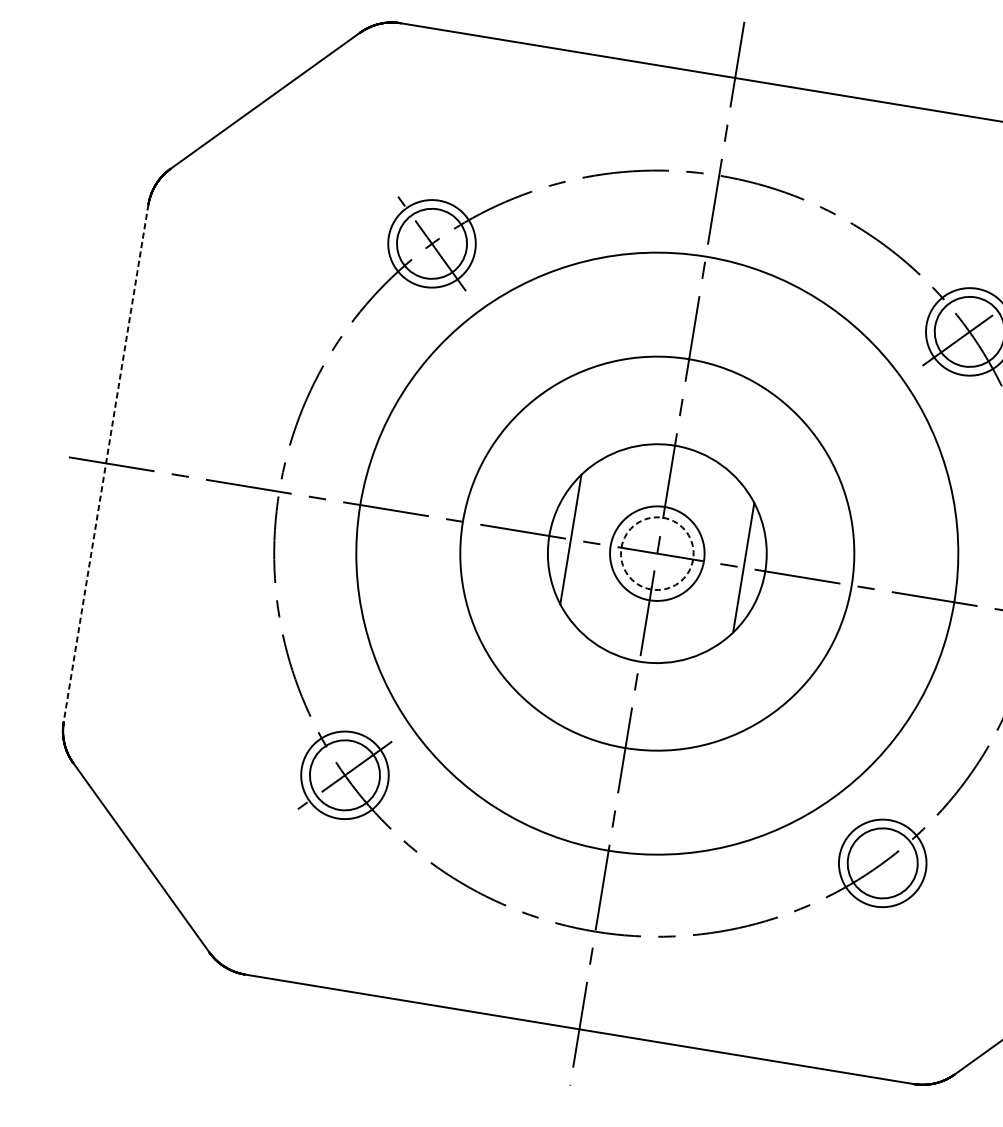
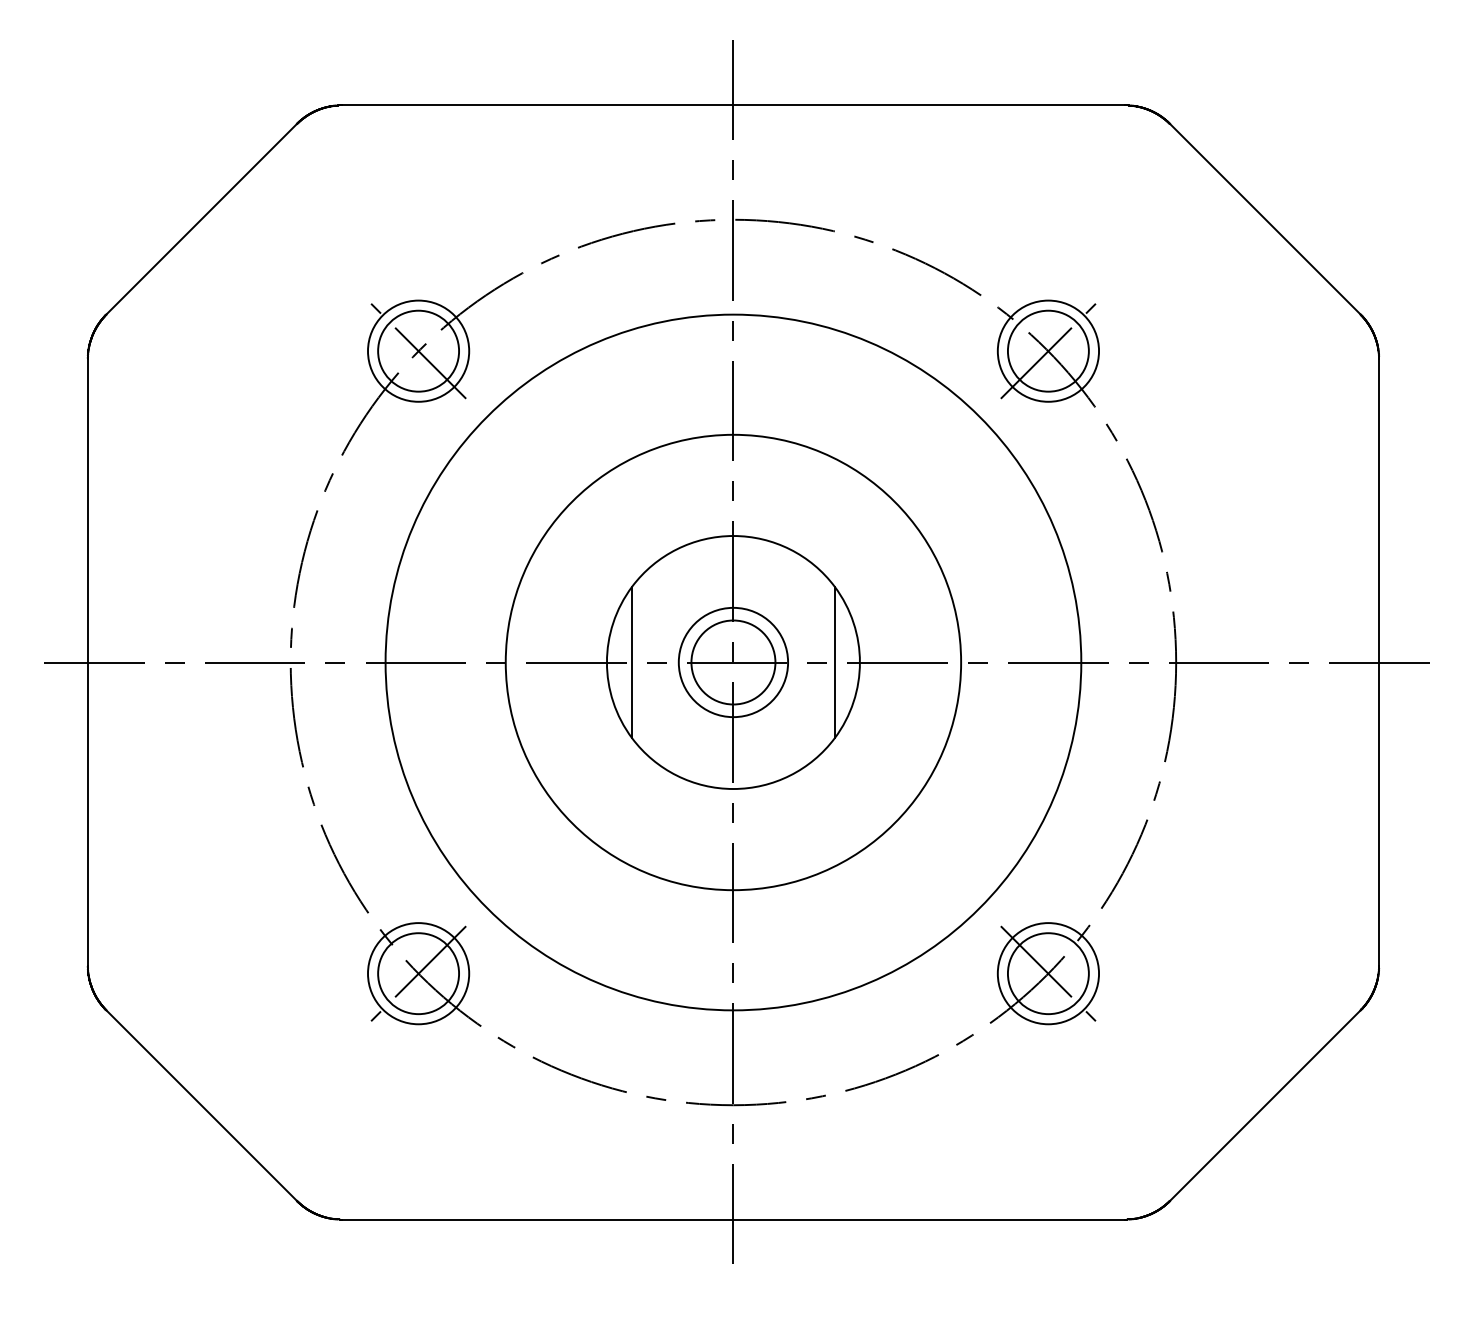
line: (105, 464) -> (87, 663), dashed -> solid
circle: (657, 553) -> (733, 662), dashed -> solid
line: (881, 863) -> (1047, 973), added

